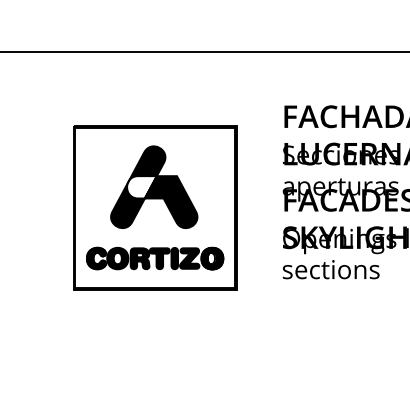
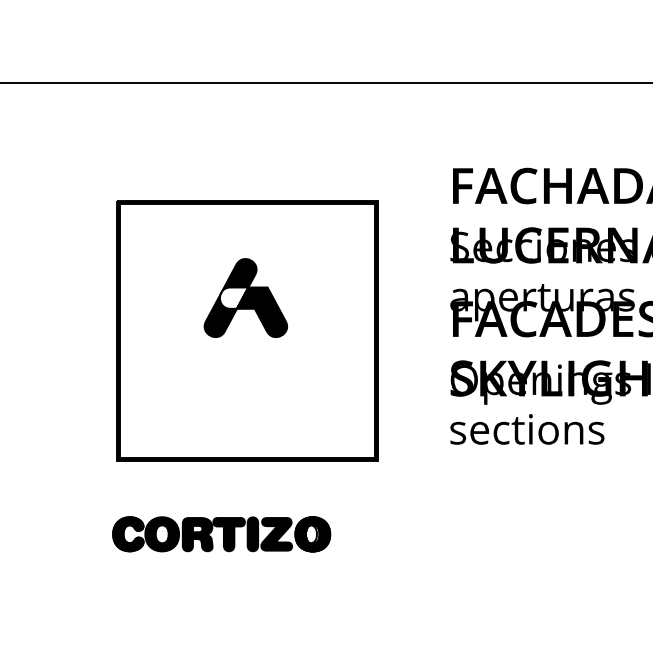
part: (154, 186) -> (246, 297), size x0.6
part: (155, 258) -> (222, 534), moved

